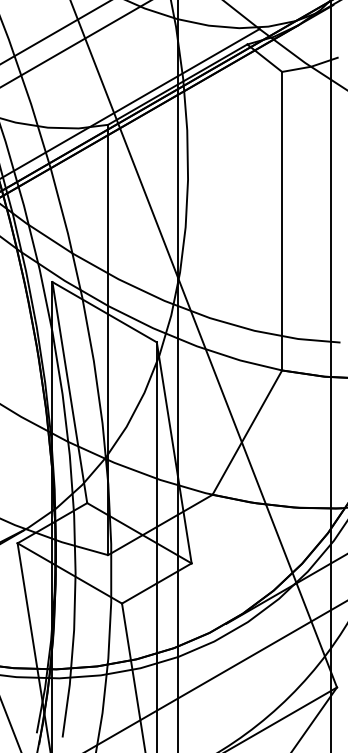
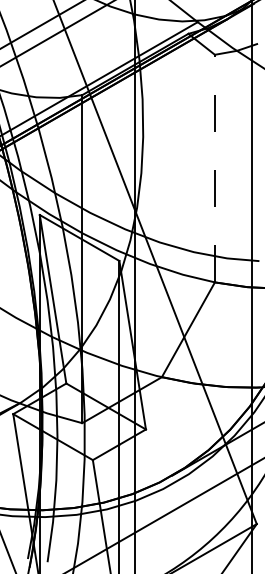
line: (281, 221) -> (214, 168), solid -> dashed

